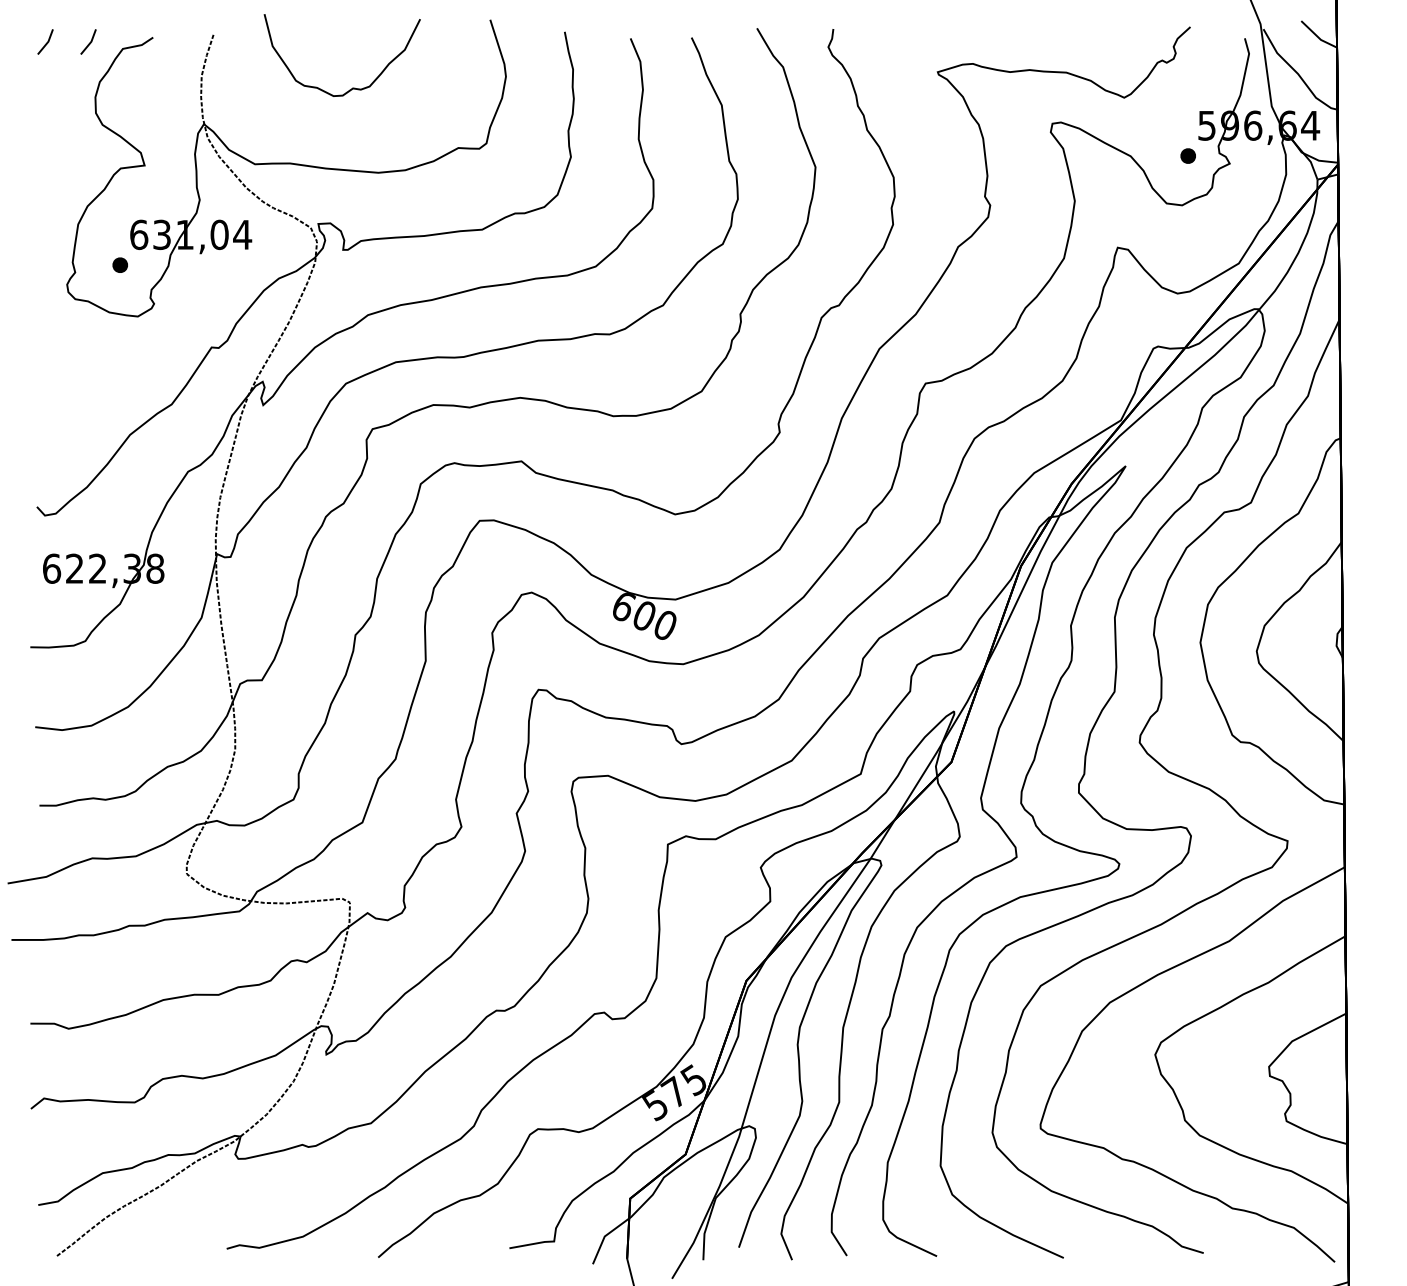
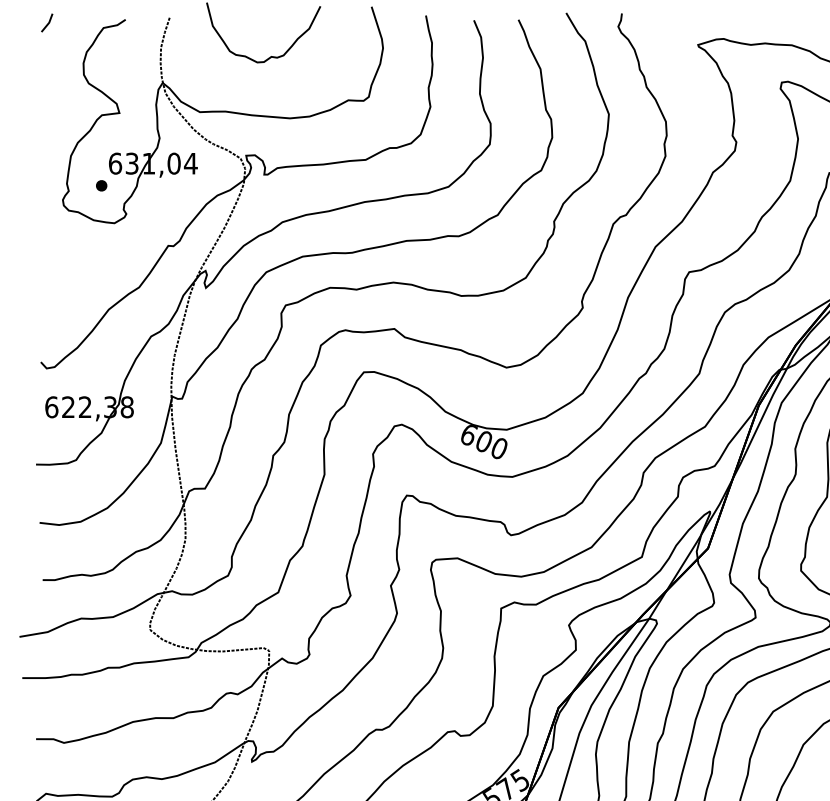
line: (89, 42) -> (79, 23), removed

